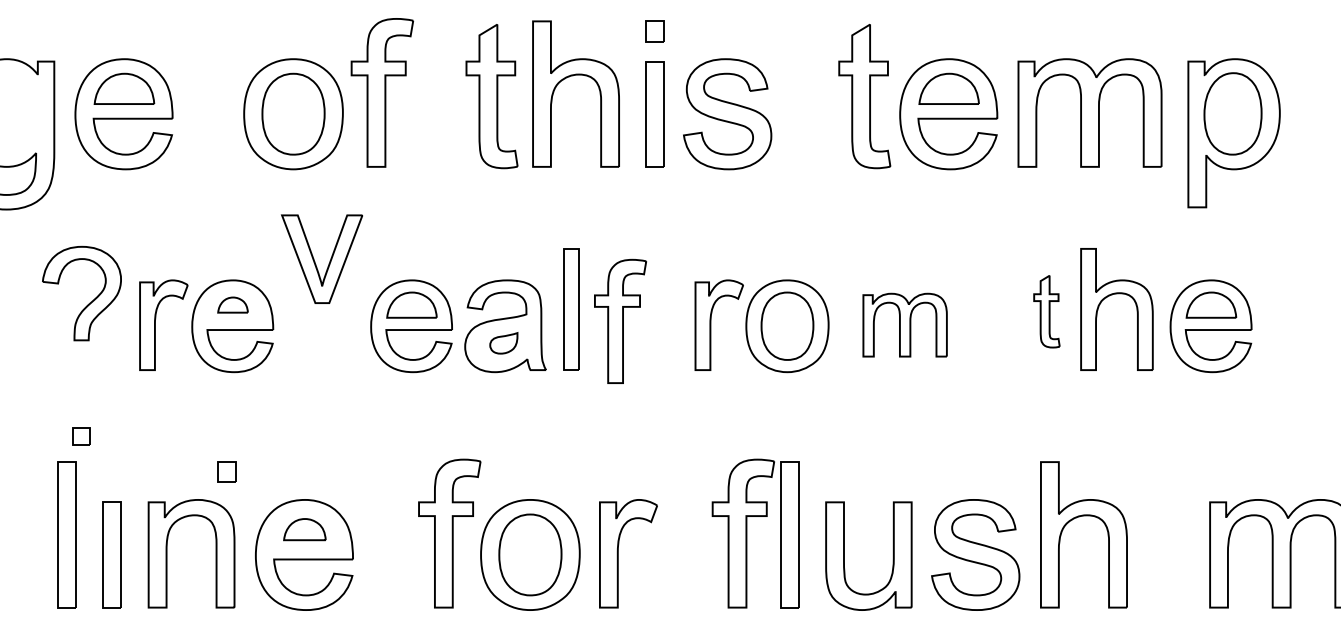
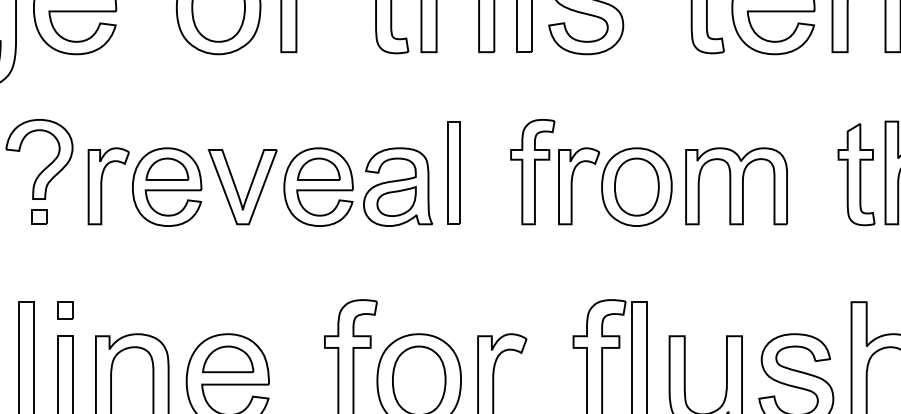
part: (315, 261) -> (237, 189), moved
part: (232, 304) -> (166, 168), size x1.67
part: (1046, 311) -> (856, 174), size x1.67
part: (620, 320) -> (532, 171), moved
part: (904, 324) -> (735, 185), size x1.43
part: (503, 343) -> (396, 201), size x1.67
part: (81, 436) -> (39, 216), moved
part: (226, 471) -> (64, 310), moved
part: (304, 529) -> (227, 359), size x1.43

